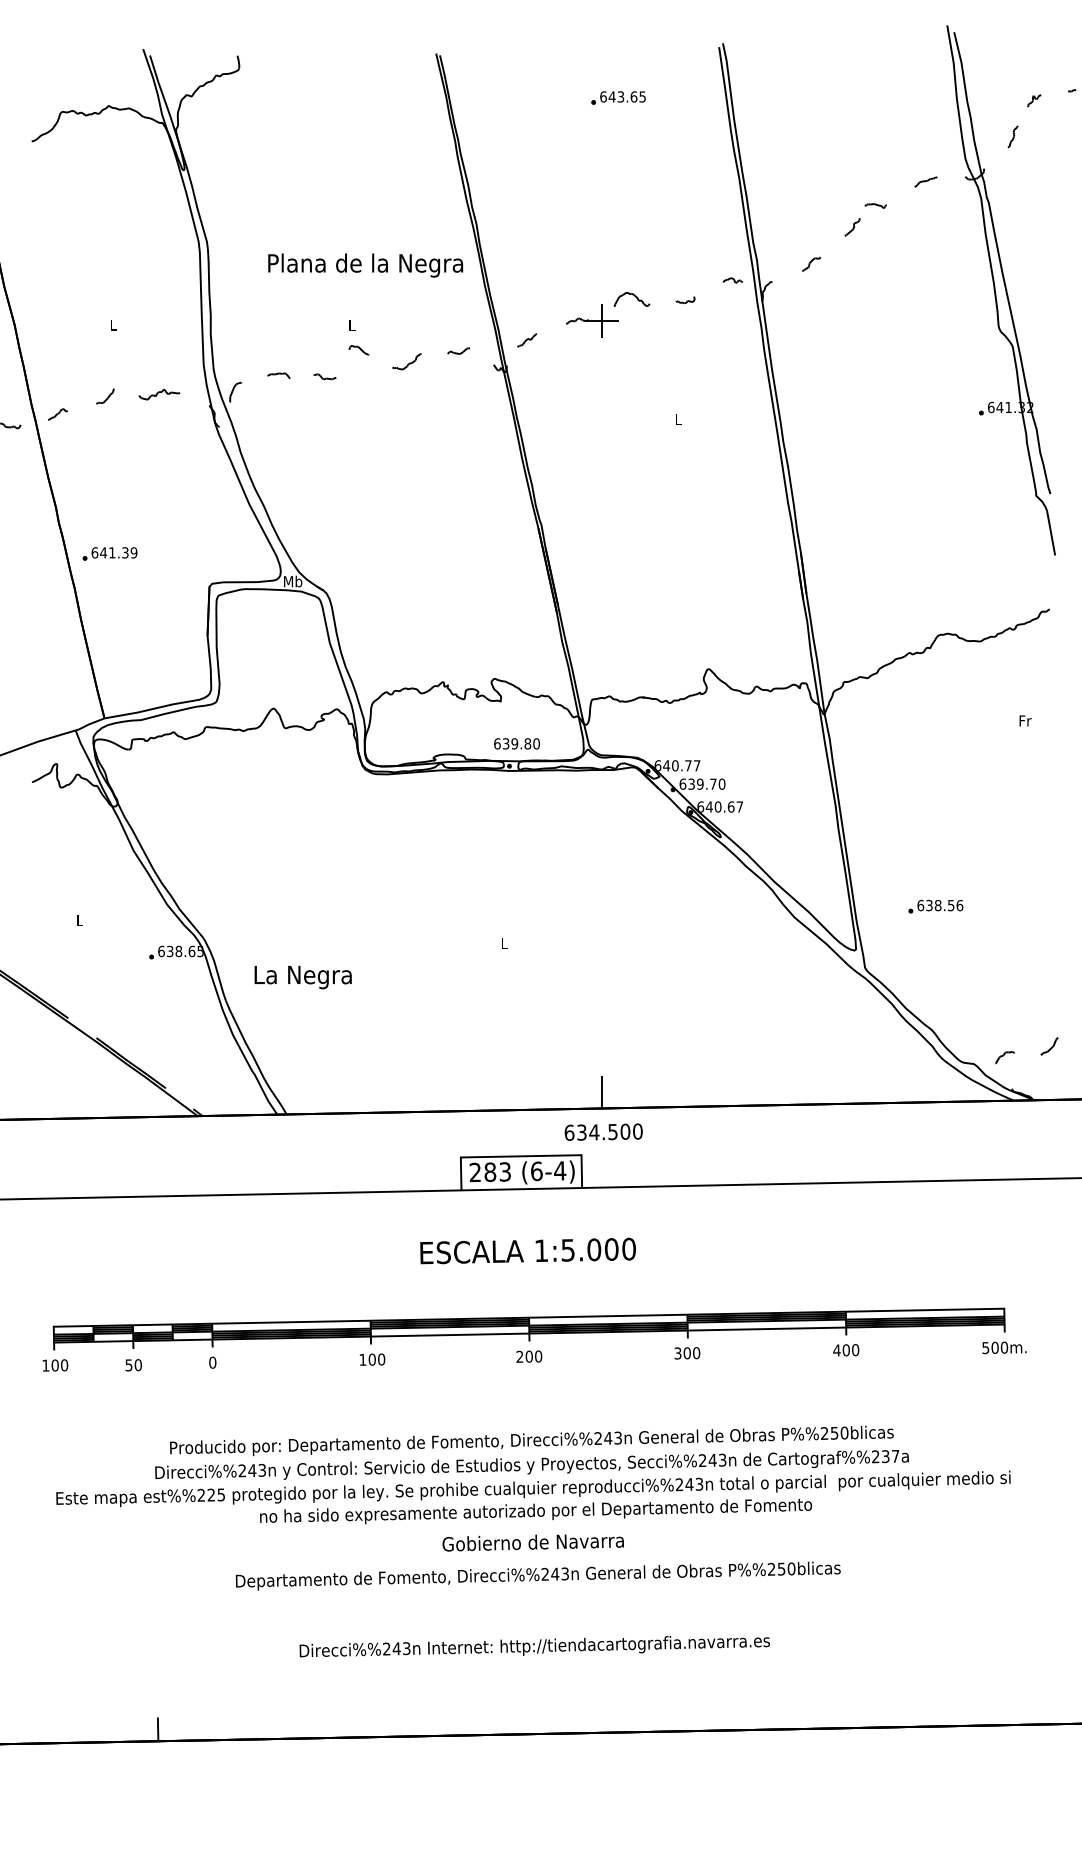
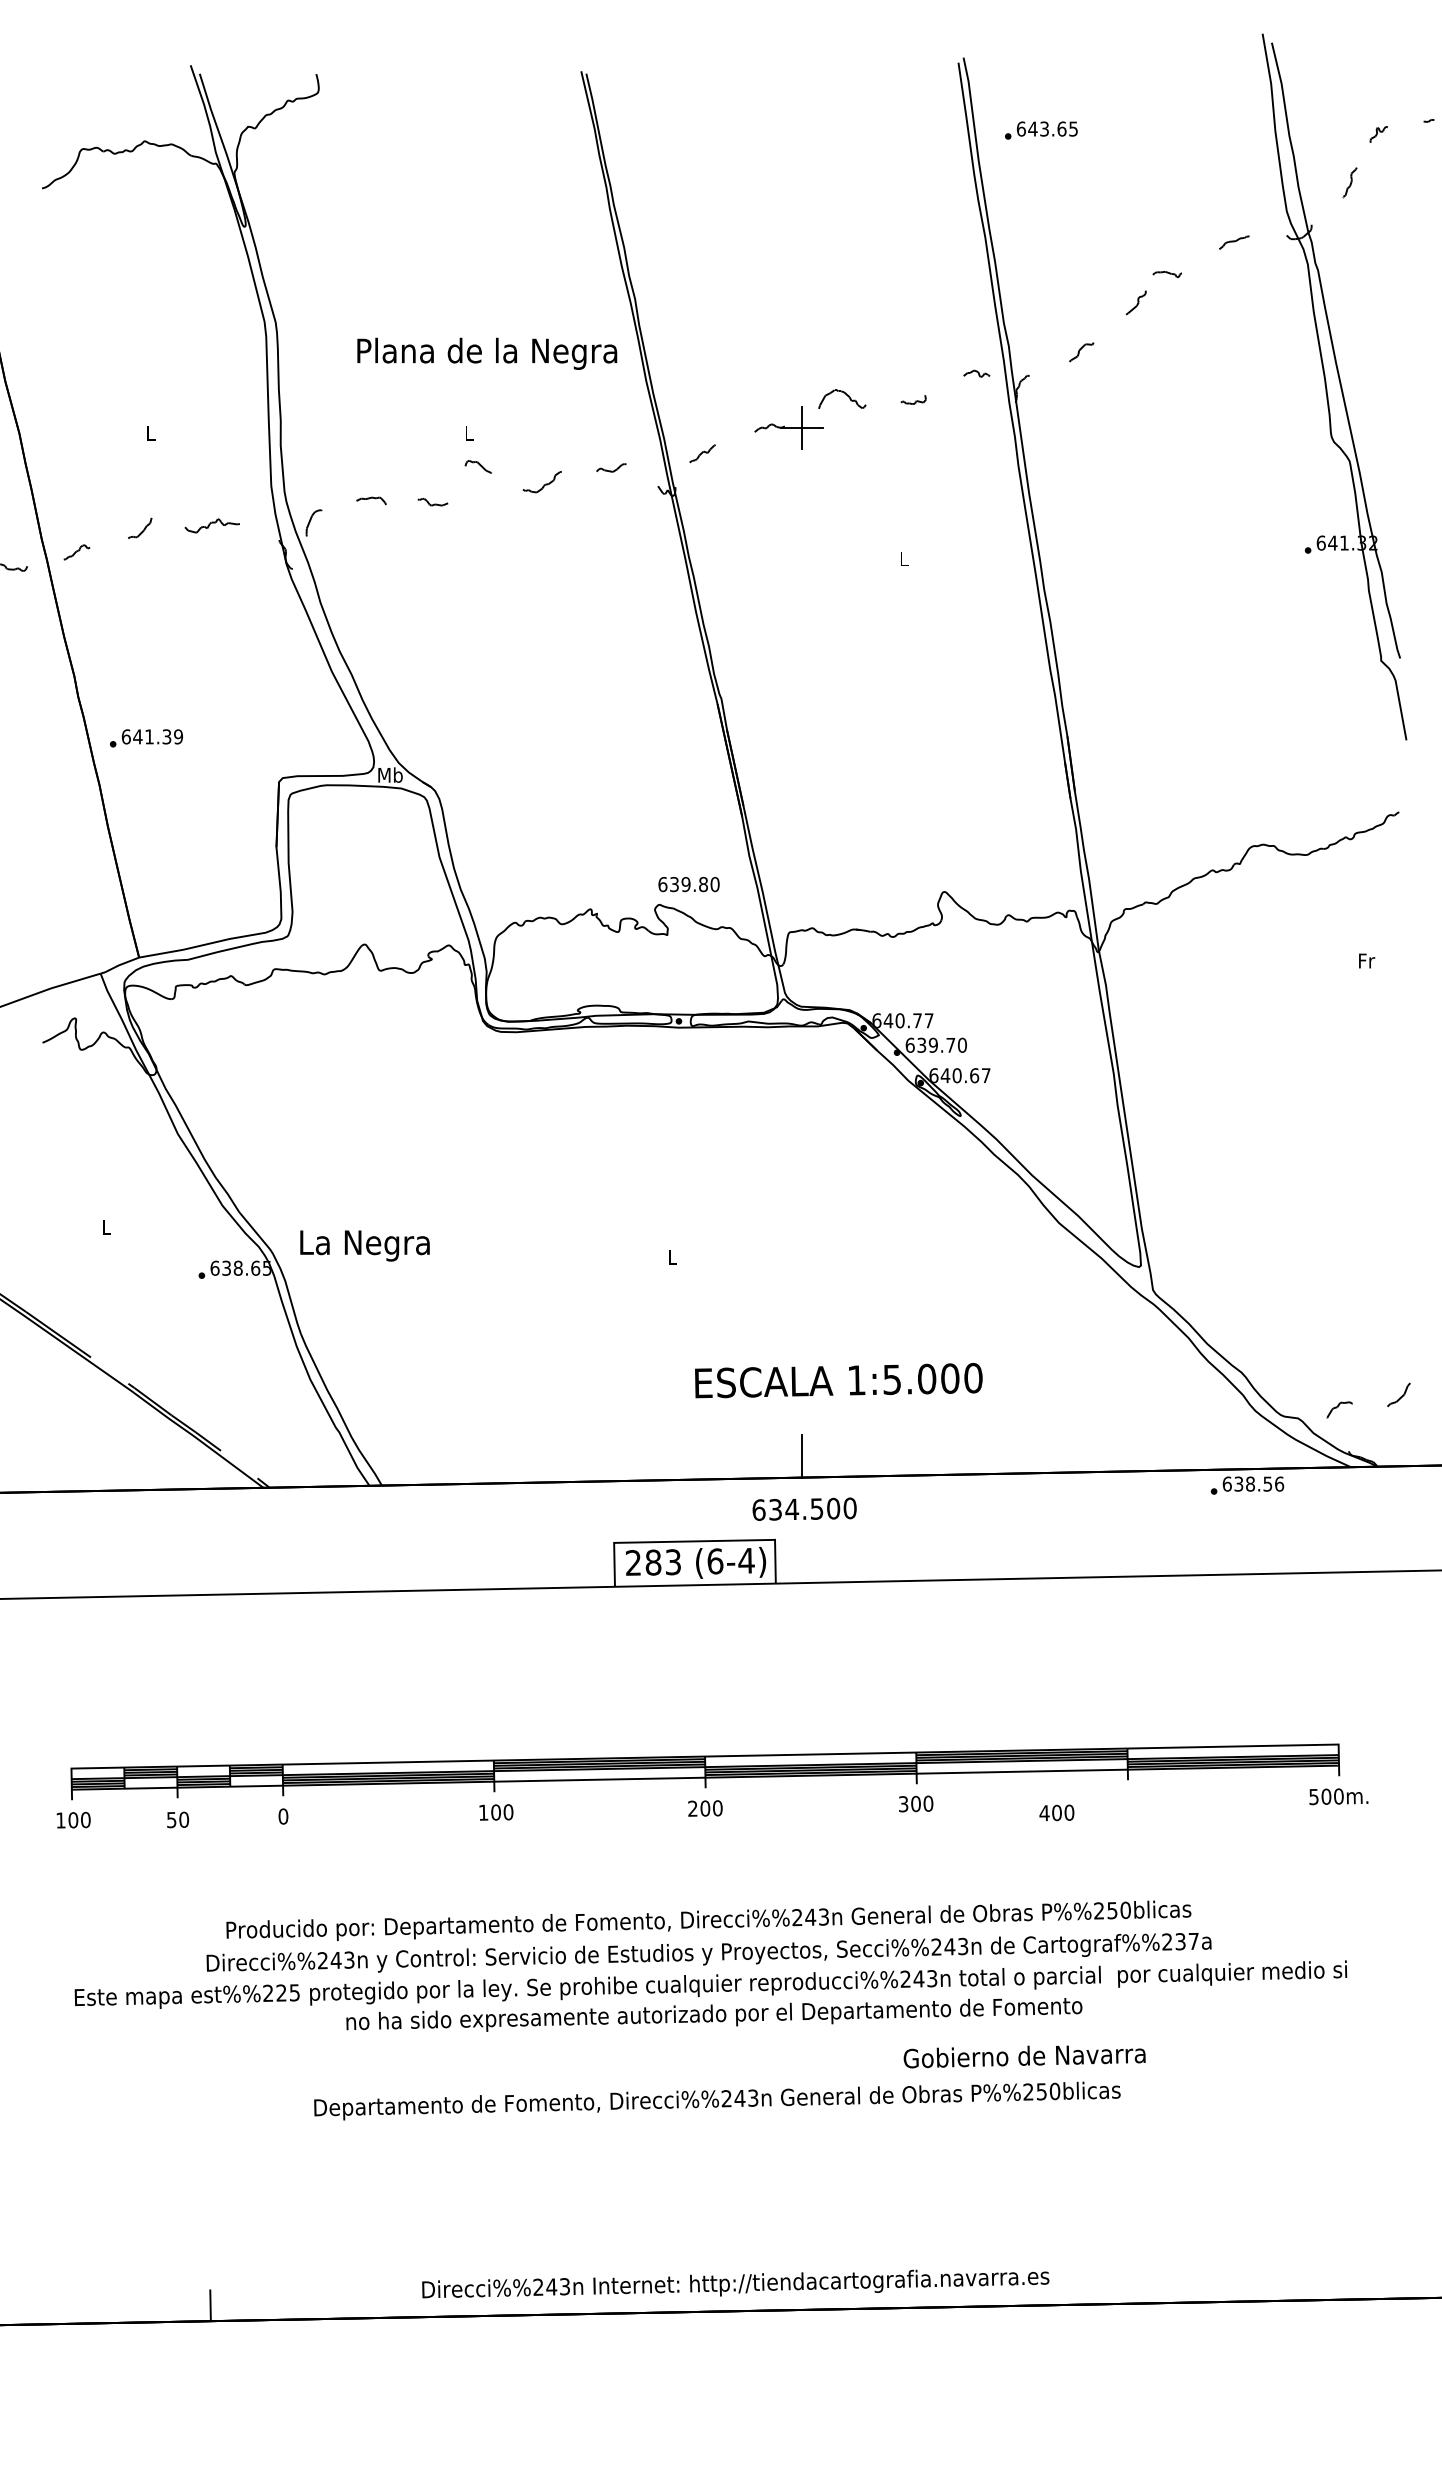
text: (618, 98) -> (1041, 130), moved
text: (516, 743) -> (688, 884), moved
text: (935, 906) -> (1247, 1485), moved
text: (302, 977) -> (364, 1245), moved
text: (527, 1250) -> (838, 1380), moved
text: (845, 1349) -> (1056, 1812), moved
text: (533, 1542) -> (1024, 2056), moved
text: (534, 1646) -> (735, 2283), moved

